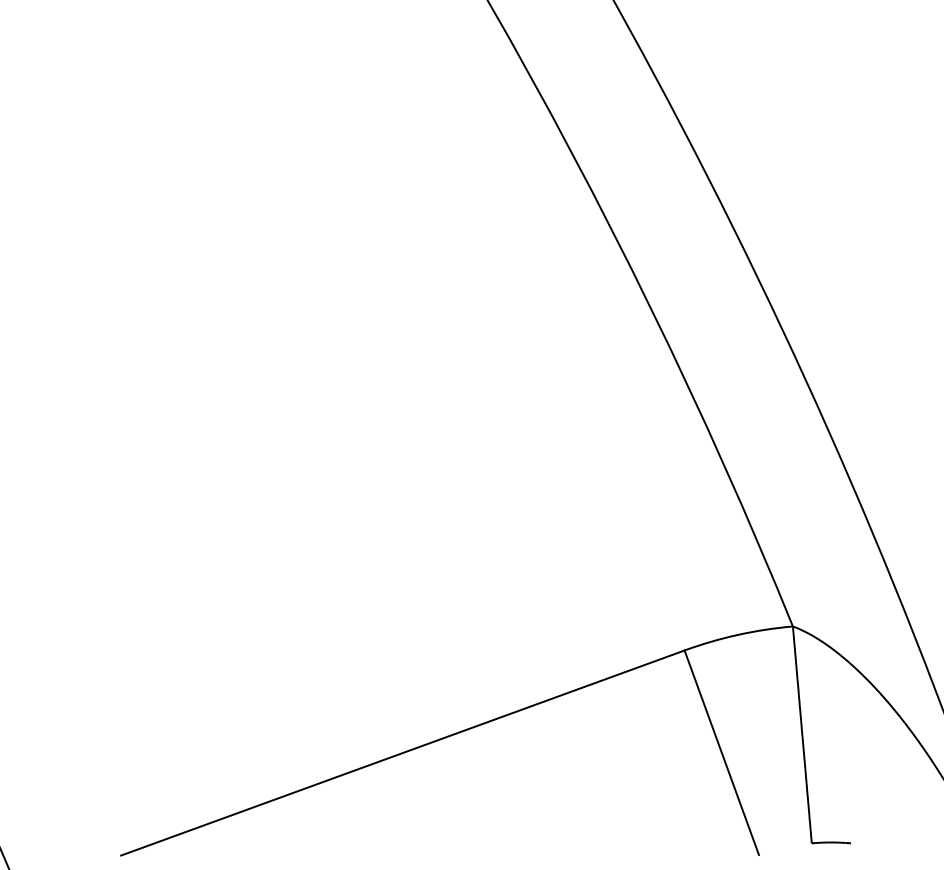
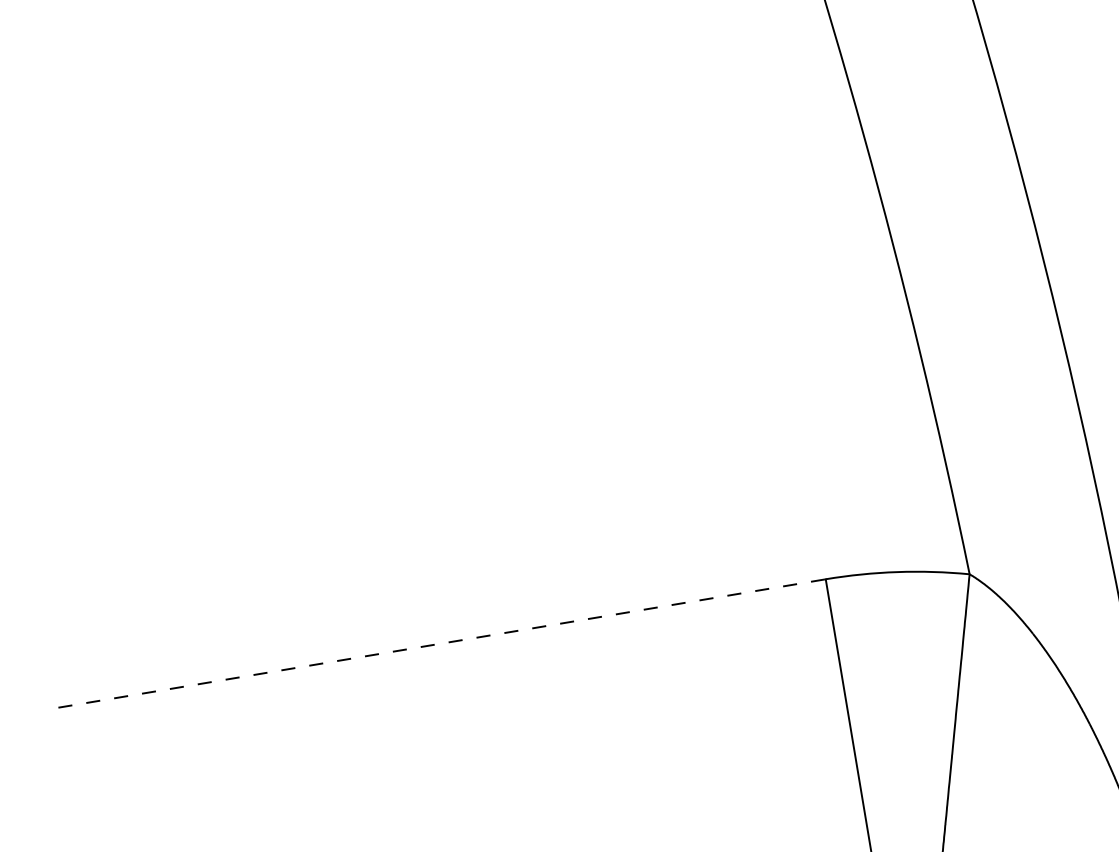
line: (402, 753) -> (441, 644), solid -> dashed

